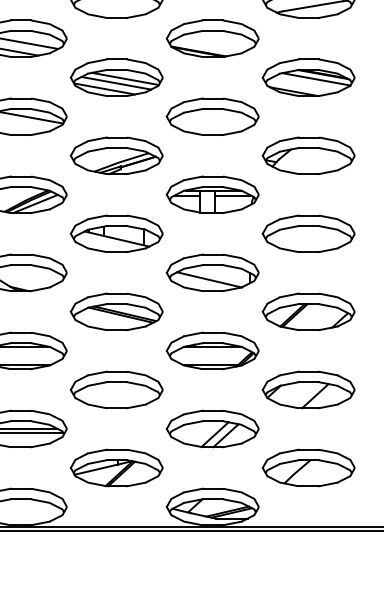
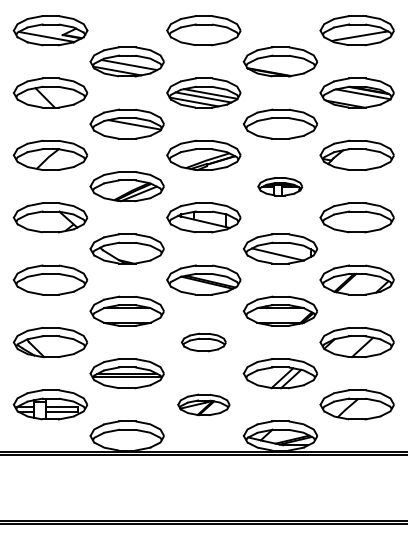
part: (211, 194) -> (279, 186), size x0.6
part: (116, 389) -> (203, 342), size x0.6
part: (116, 467) -> (203, 404), size x0.7

